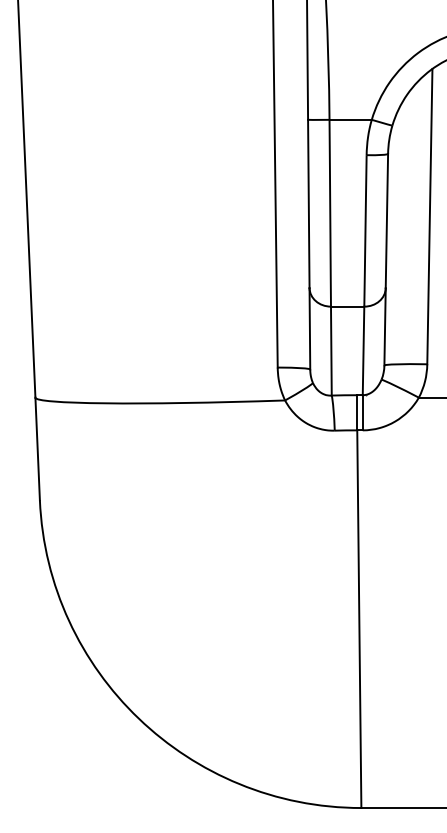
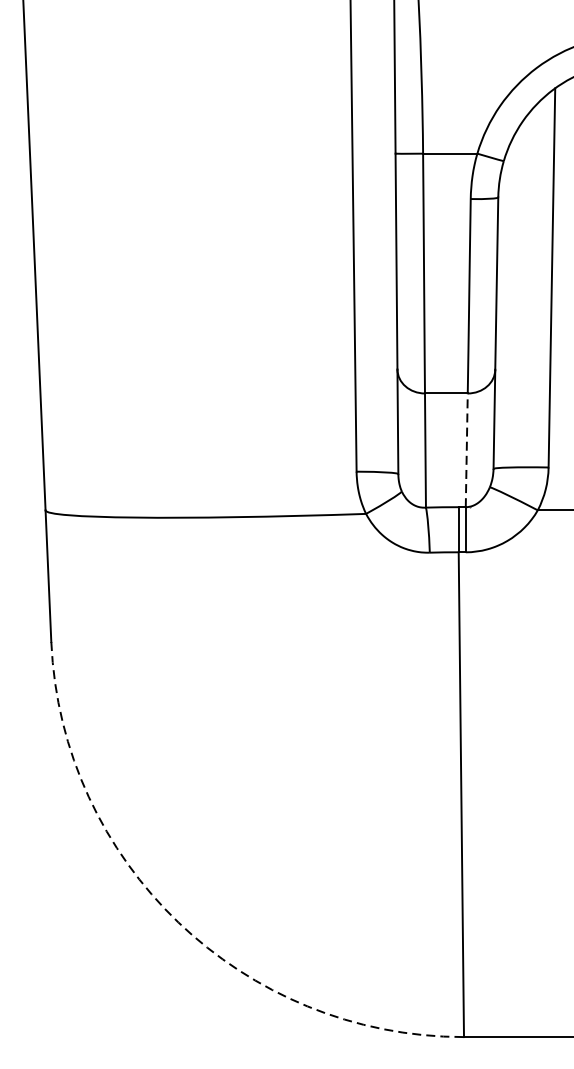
line: (363, 350) -> (466, 449), solid -> dashed
arc: (138, 718) -> (177, 922), solid -> dashed

